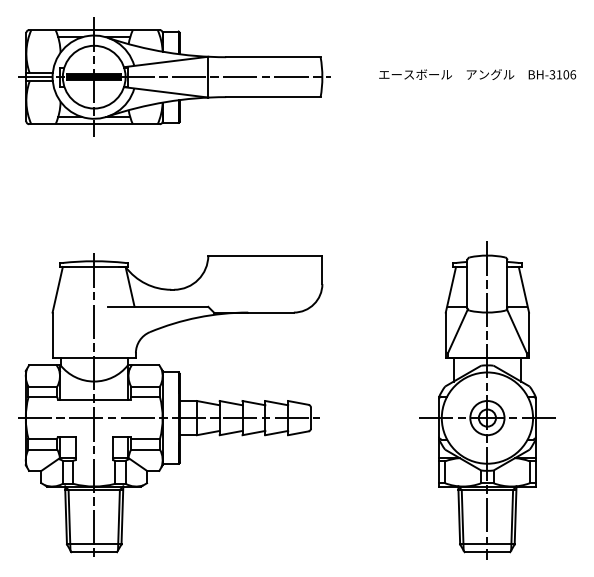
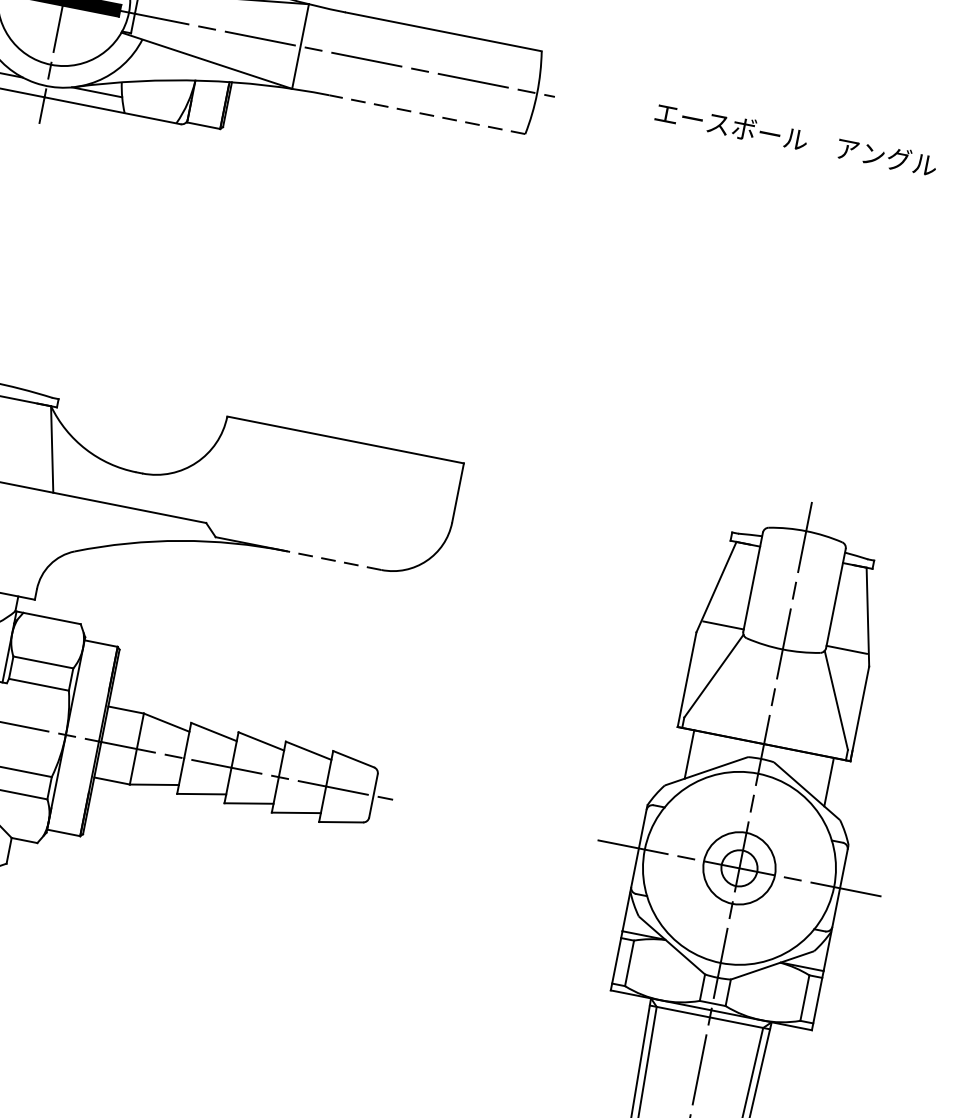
line: (272, 97) -> (425, 115), solid -> dashed
line: (271, 312) -> (334, 560), solid -> dashed

